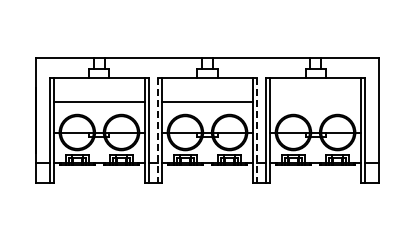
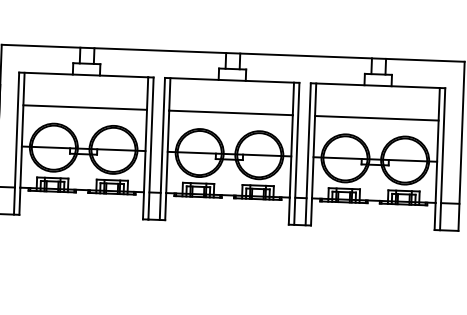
line: (315, 102) -> (376, 118), added
line: (157, 130) -> (162, 148), dashed -> solid
line: (257, 130) -> (297, 153), dashed -> solid

